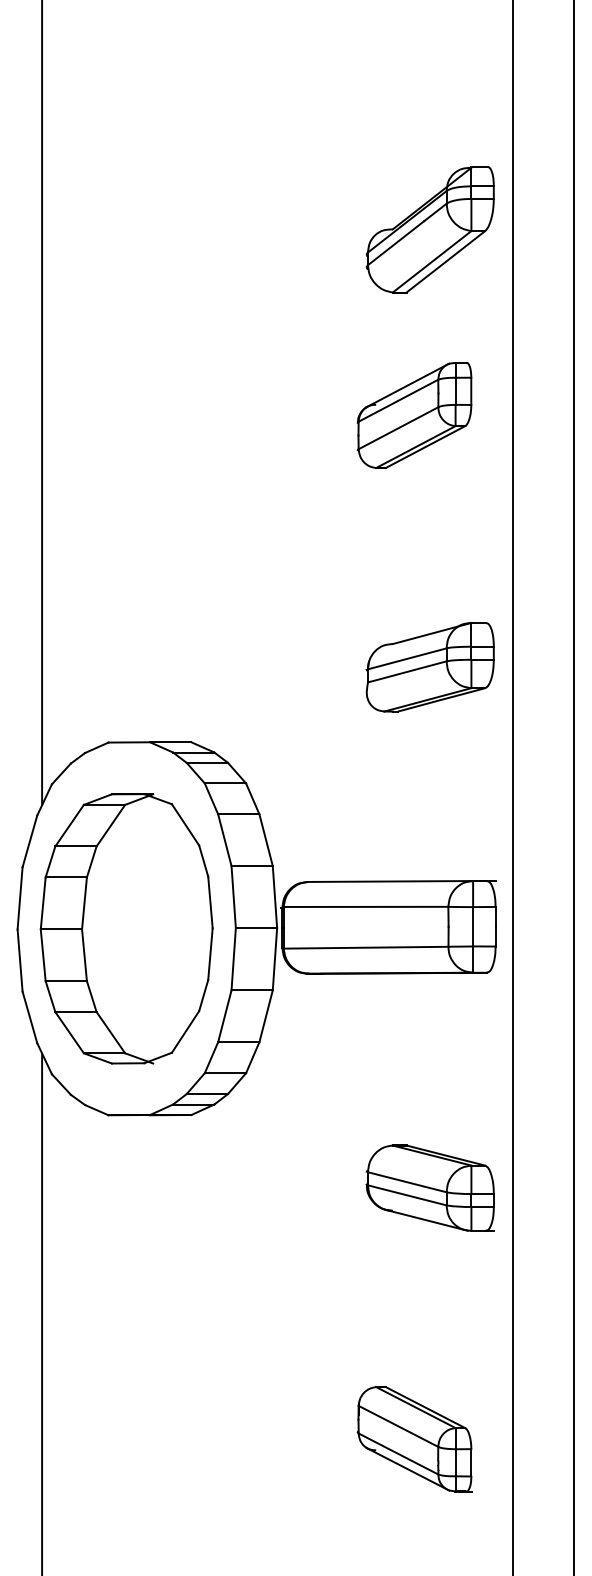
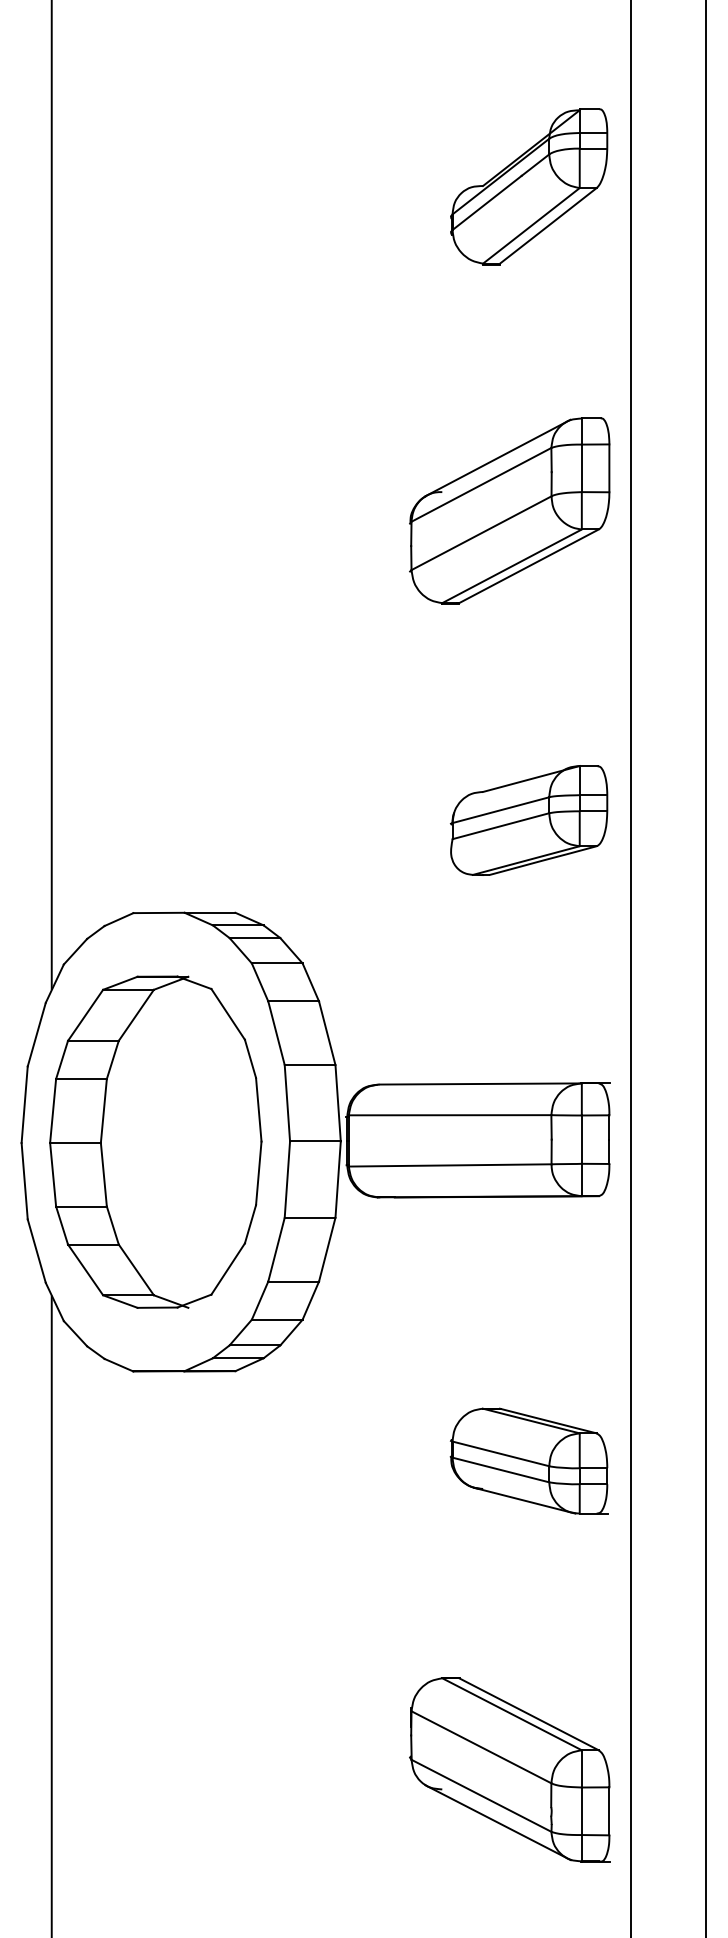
part: (430, 229) -> (529, 186), moved
part: (414, 415) -> (509, 510), size x1.43
part: (414, 1438) -> (509, 1769), size x1.43

